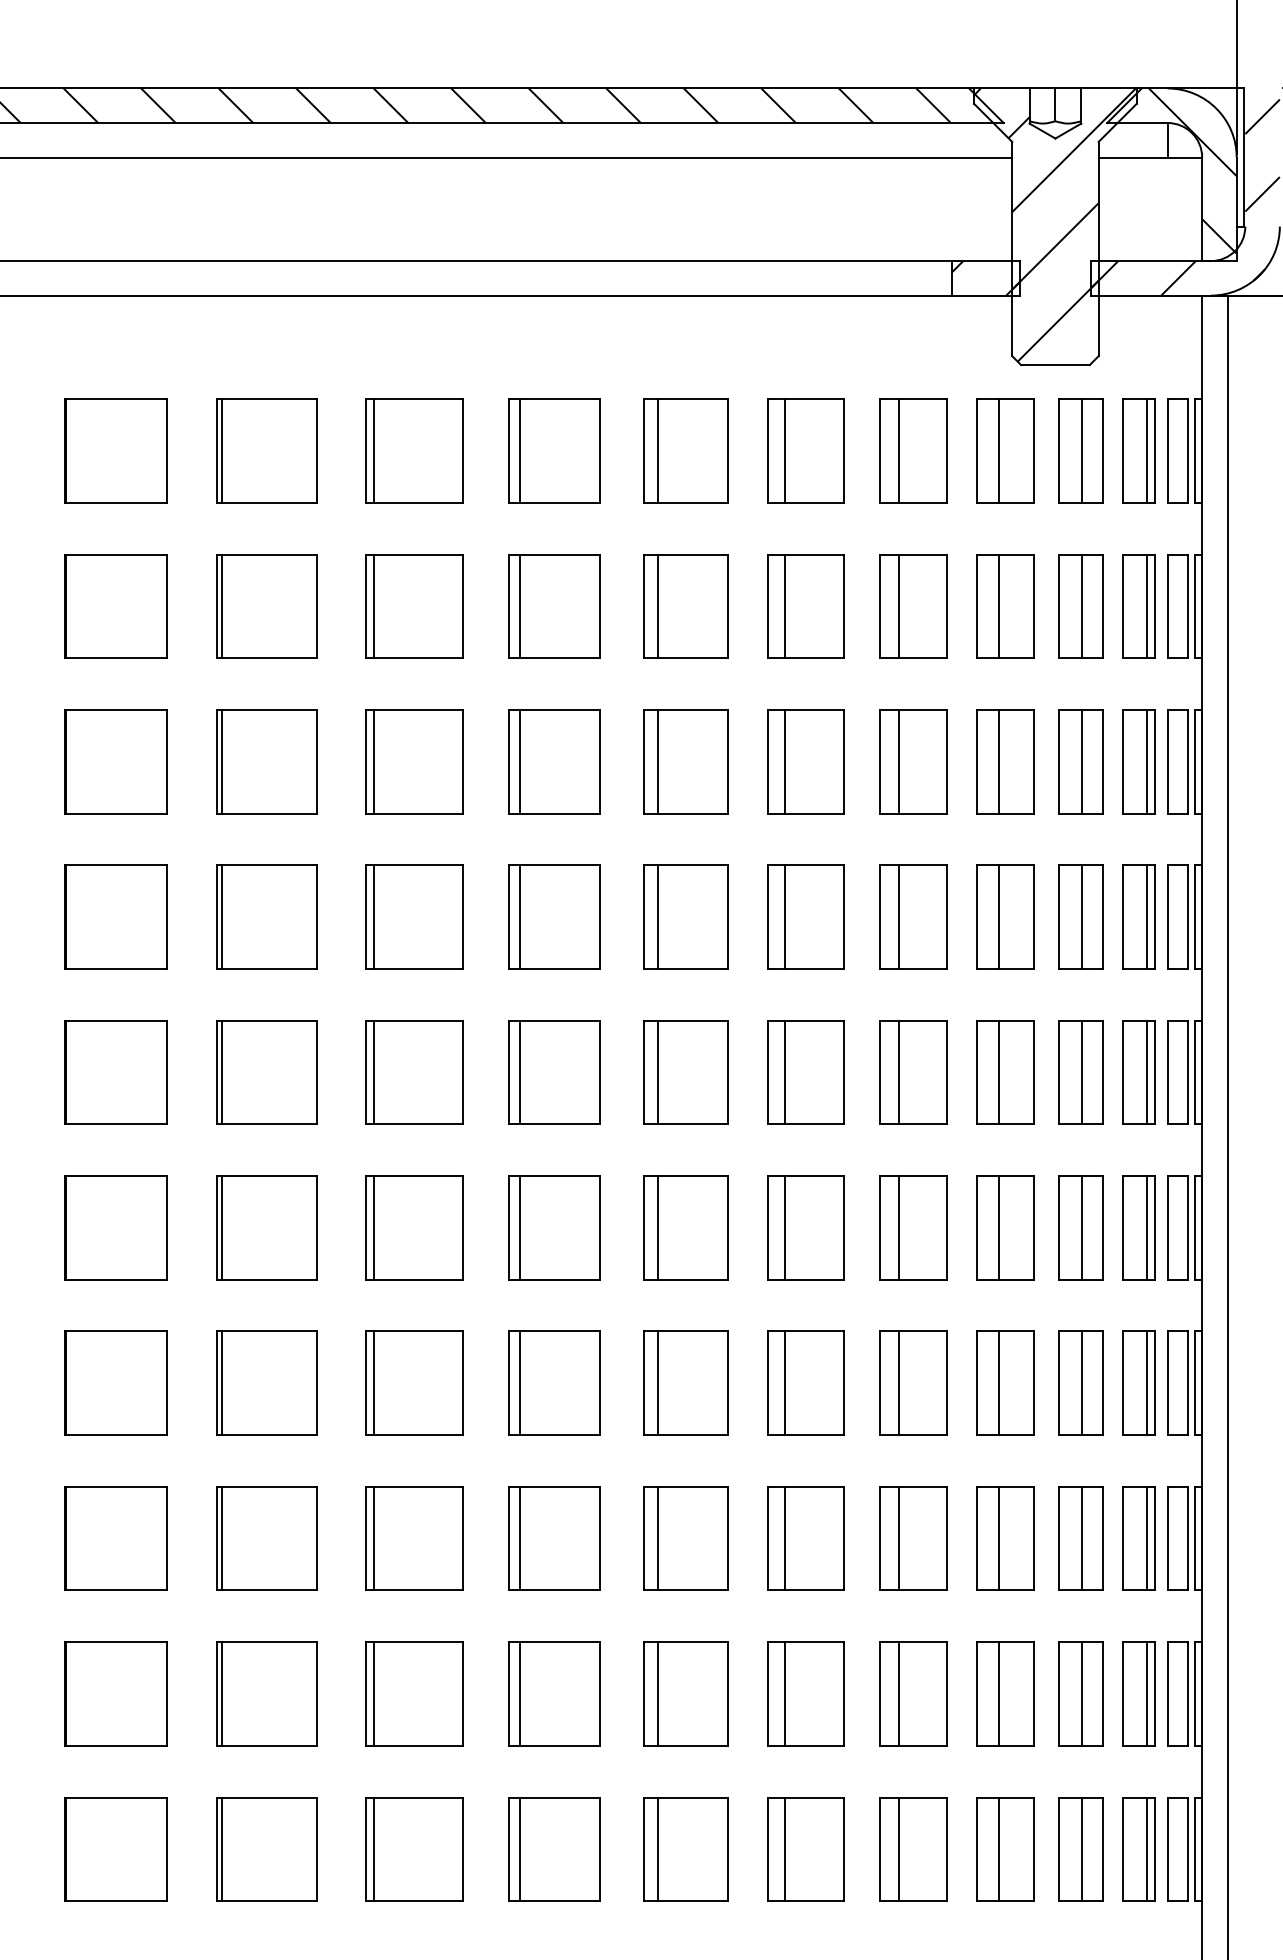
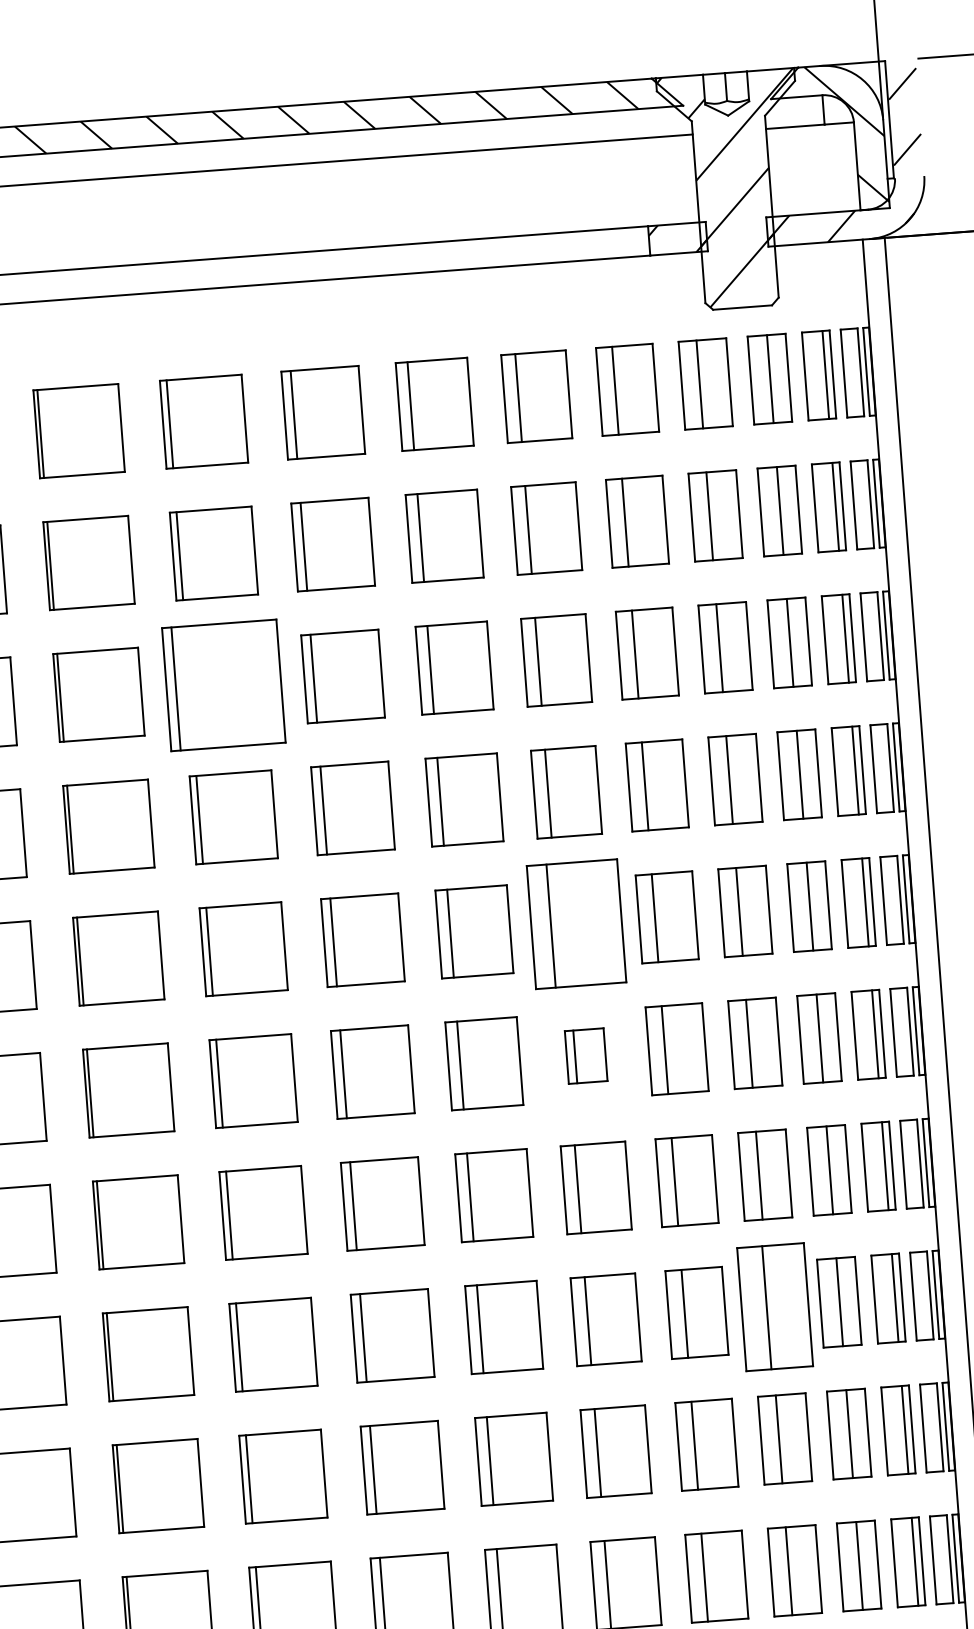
part: (414, 761) -> (223, 685), size x1.4
part: (805, 1072) -> (575, 924), size x1.4
part: (805, 1227) -> (585, 1055), size x0.6
part: (1005, 1538) -> (775, 1306), size x1.4

